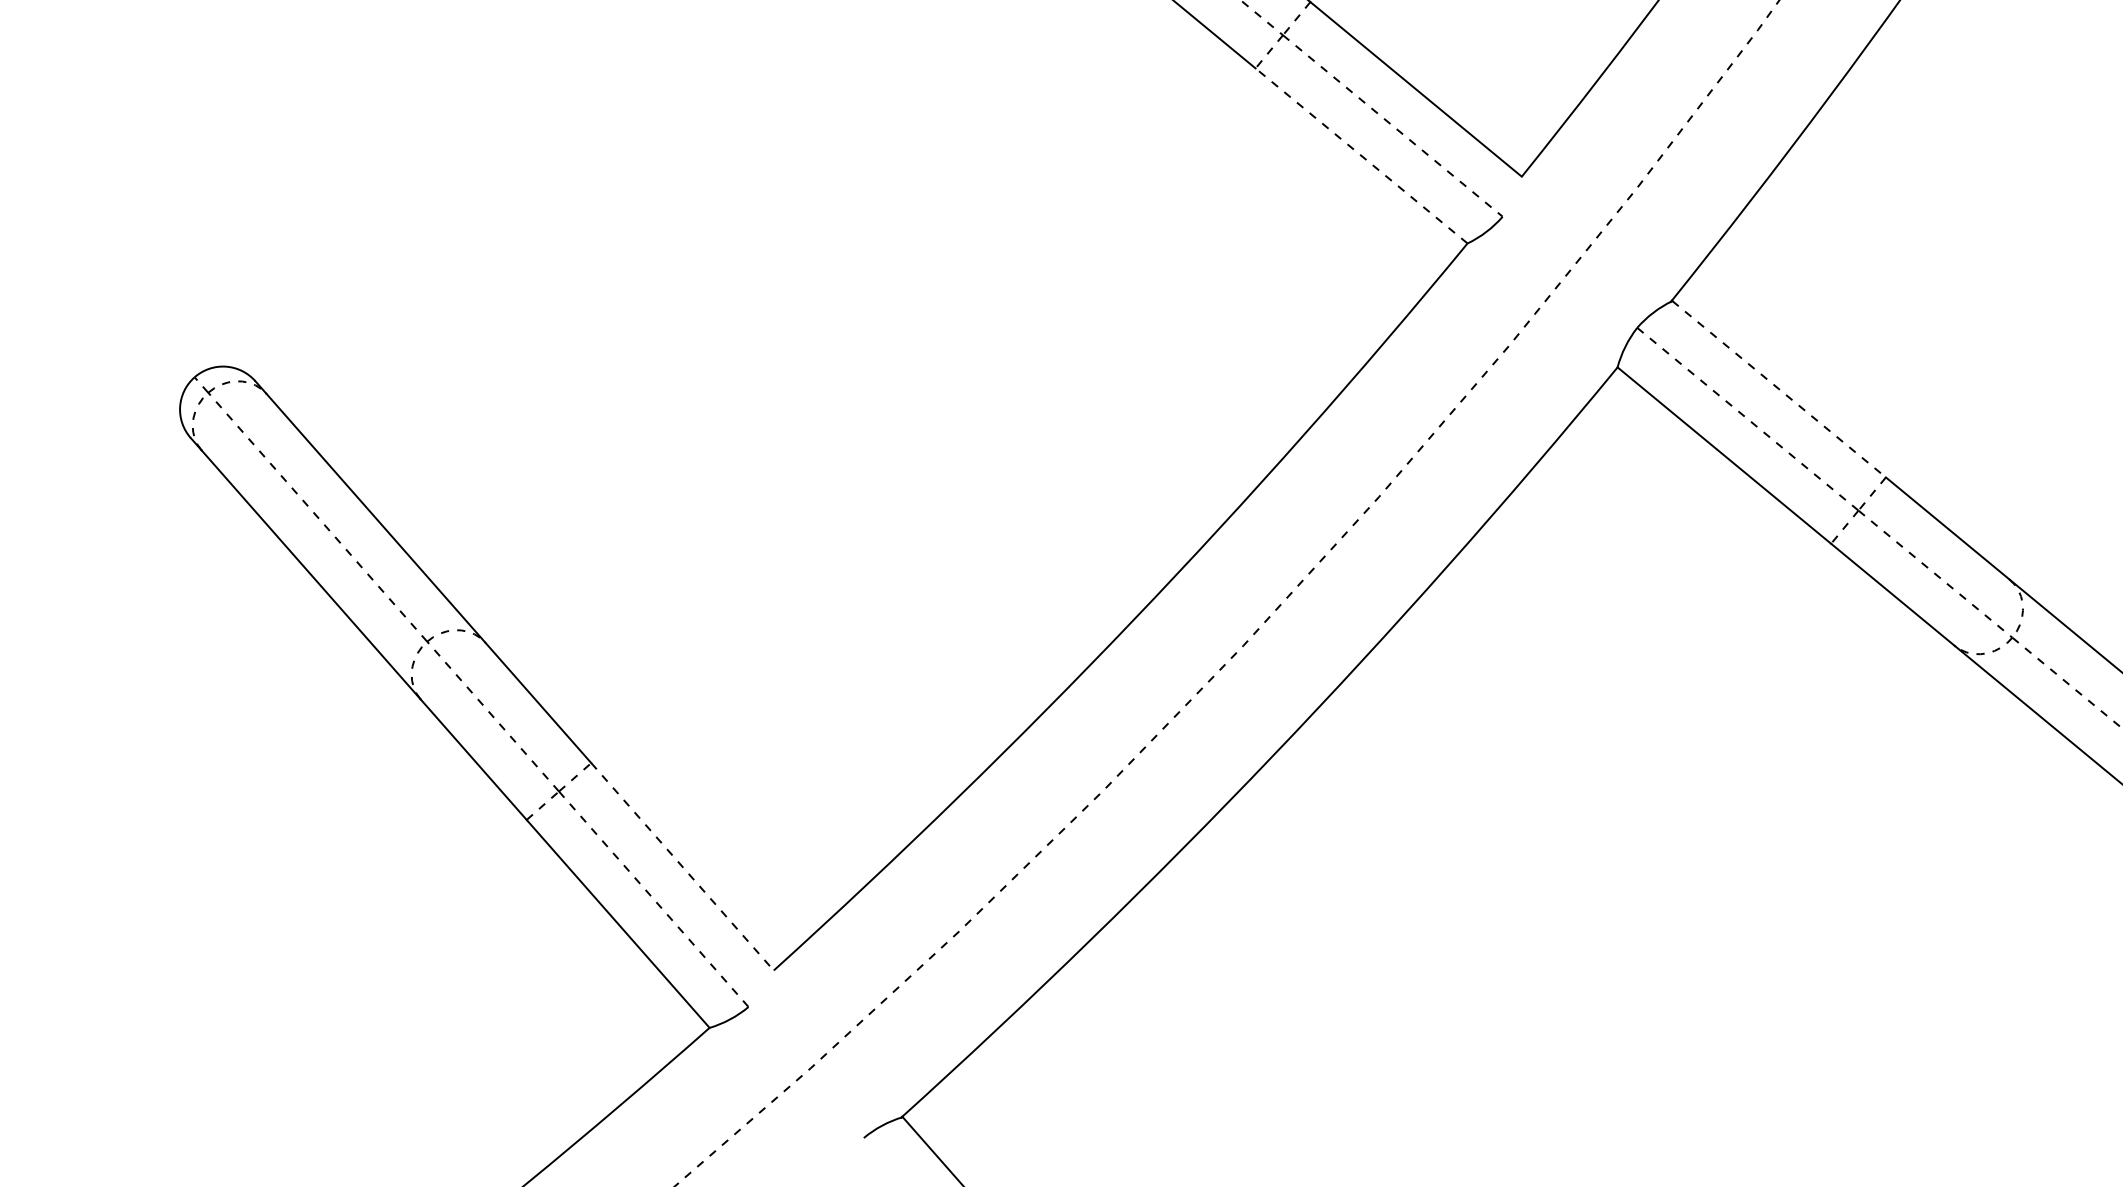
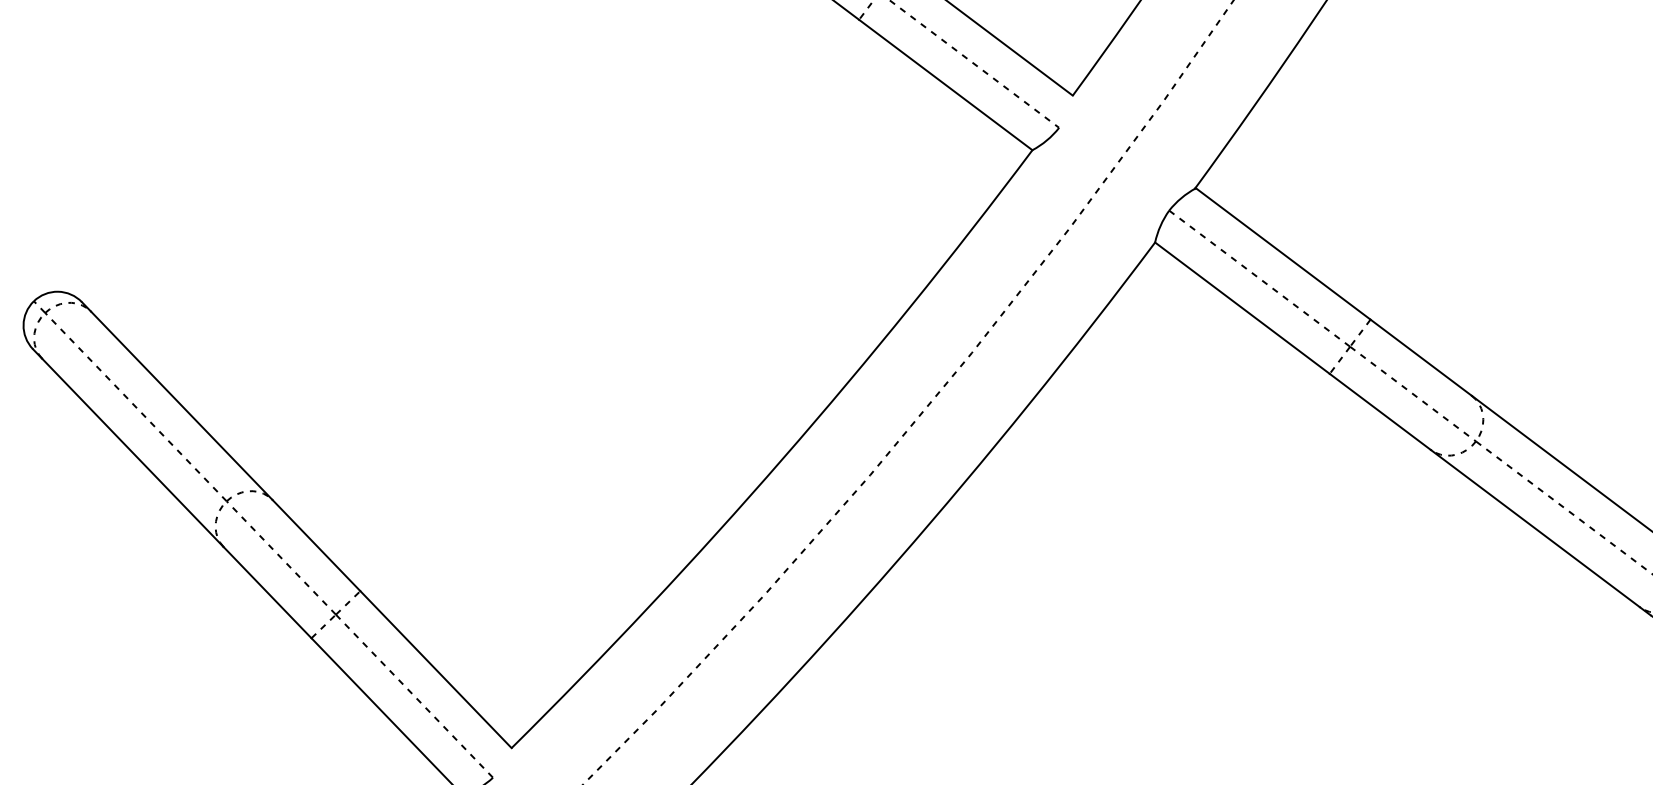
line: (1361, 155) -> (945, 84), dashed -> solid
line: (1779, 389) -> (1283, 254), dashed -> solid
line: (682, 867) -> (435, 670), dashed -> solid

